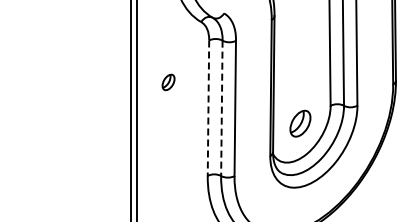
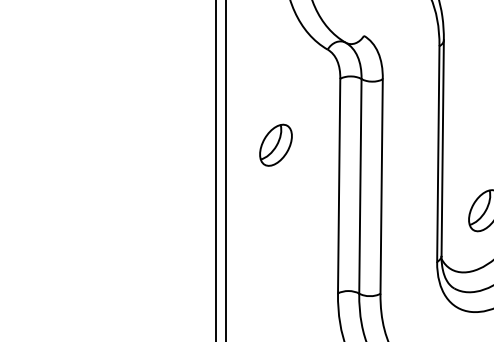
part: (168, 82) -> (275, 145), size x1.67
line: (208, 108) -> (339, 186), dashed -> solid
line: (221, 108) -> (359, 186), dashed -> solid

